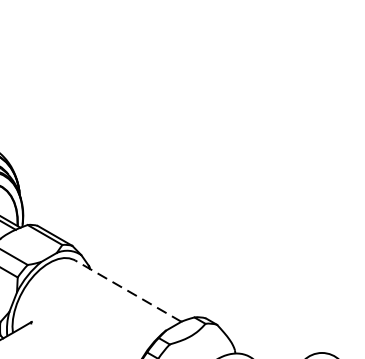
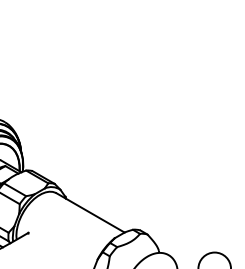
line: (128, 290) -> (90, 212), dashed -> solid

